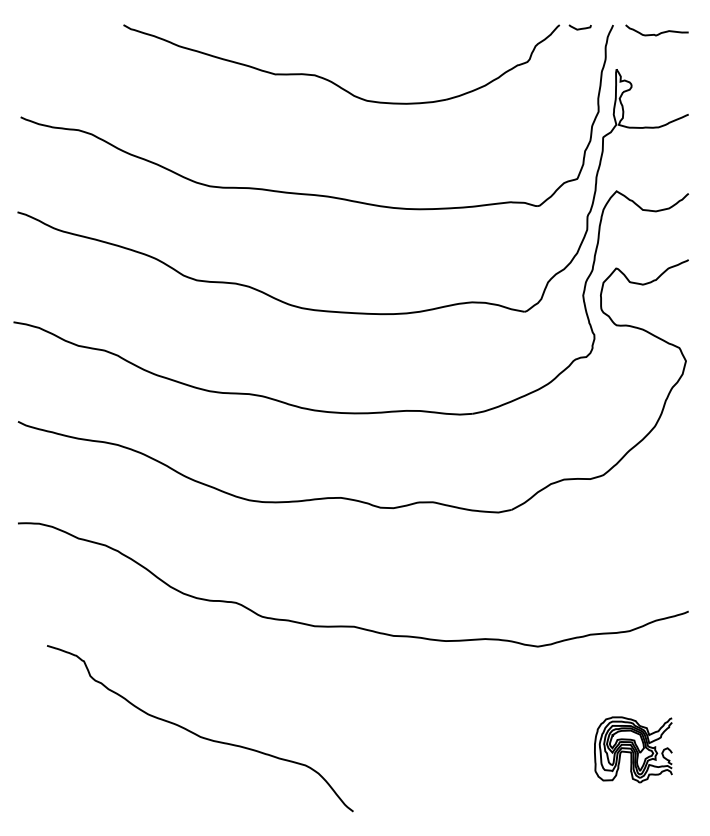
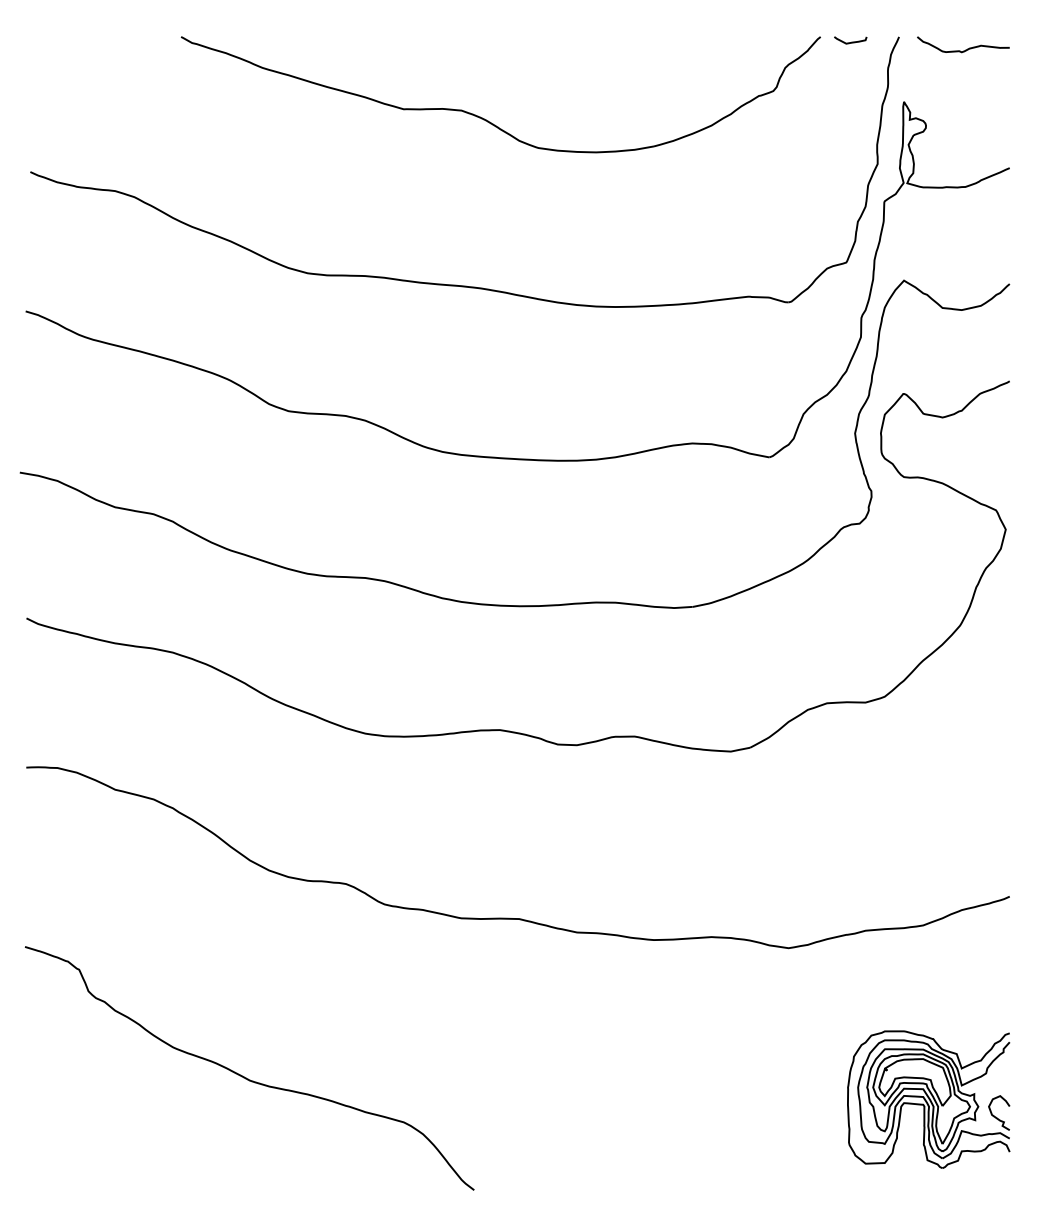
curve: (198, 734) -> (247, 1077), moved
part: (633, 749) -> (928, 1099), size x1.43

